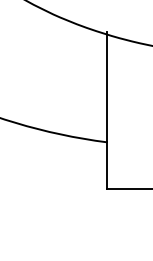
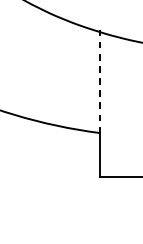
line: (107, 87) -> (100, 81), solid -> dashed

